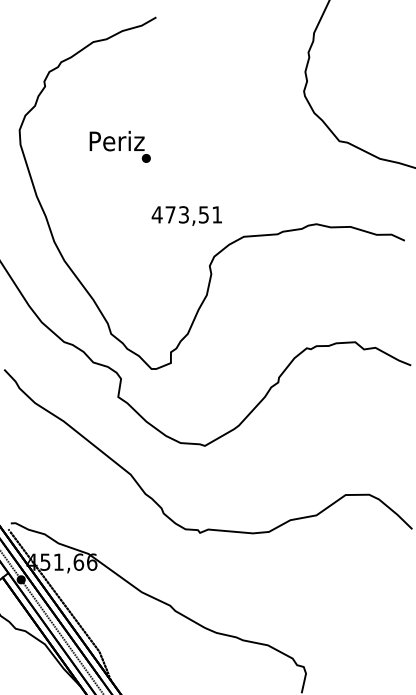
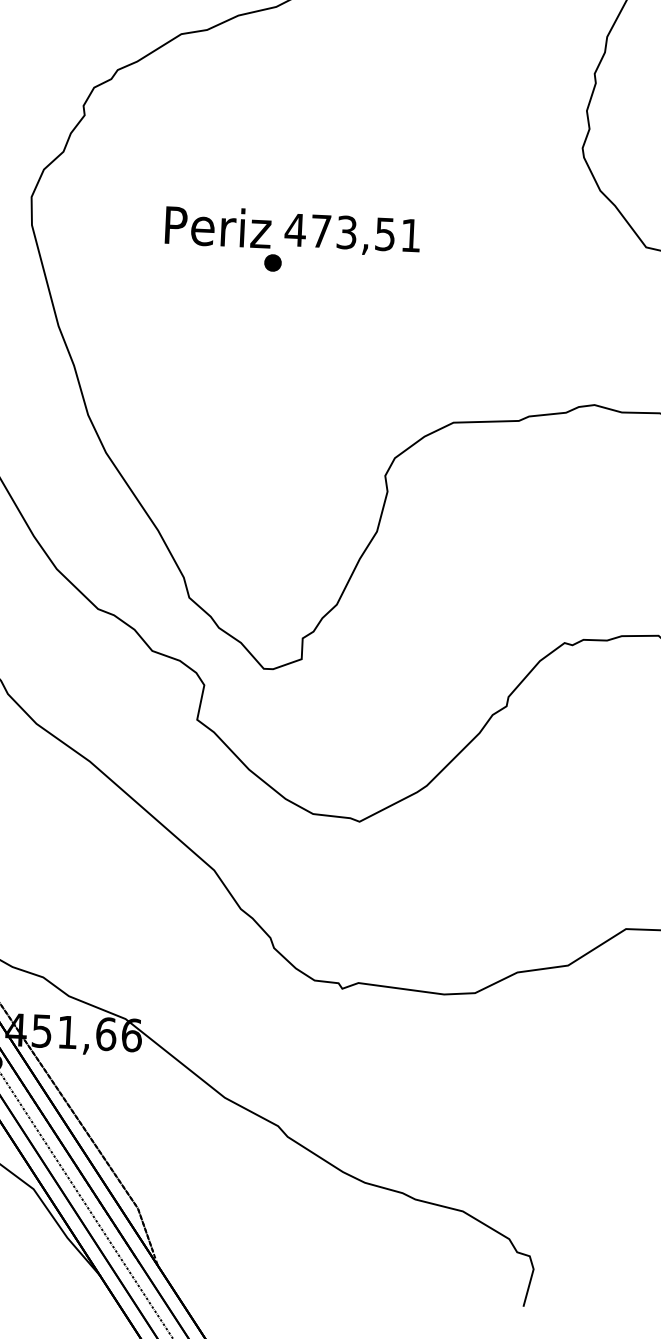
text: (186, 215) -> (351, 234), moved

